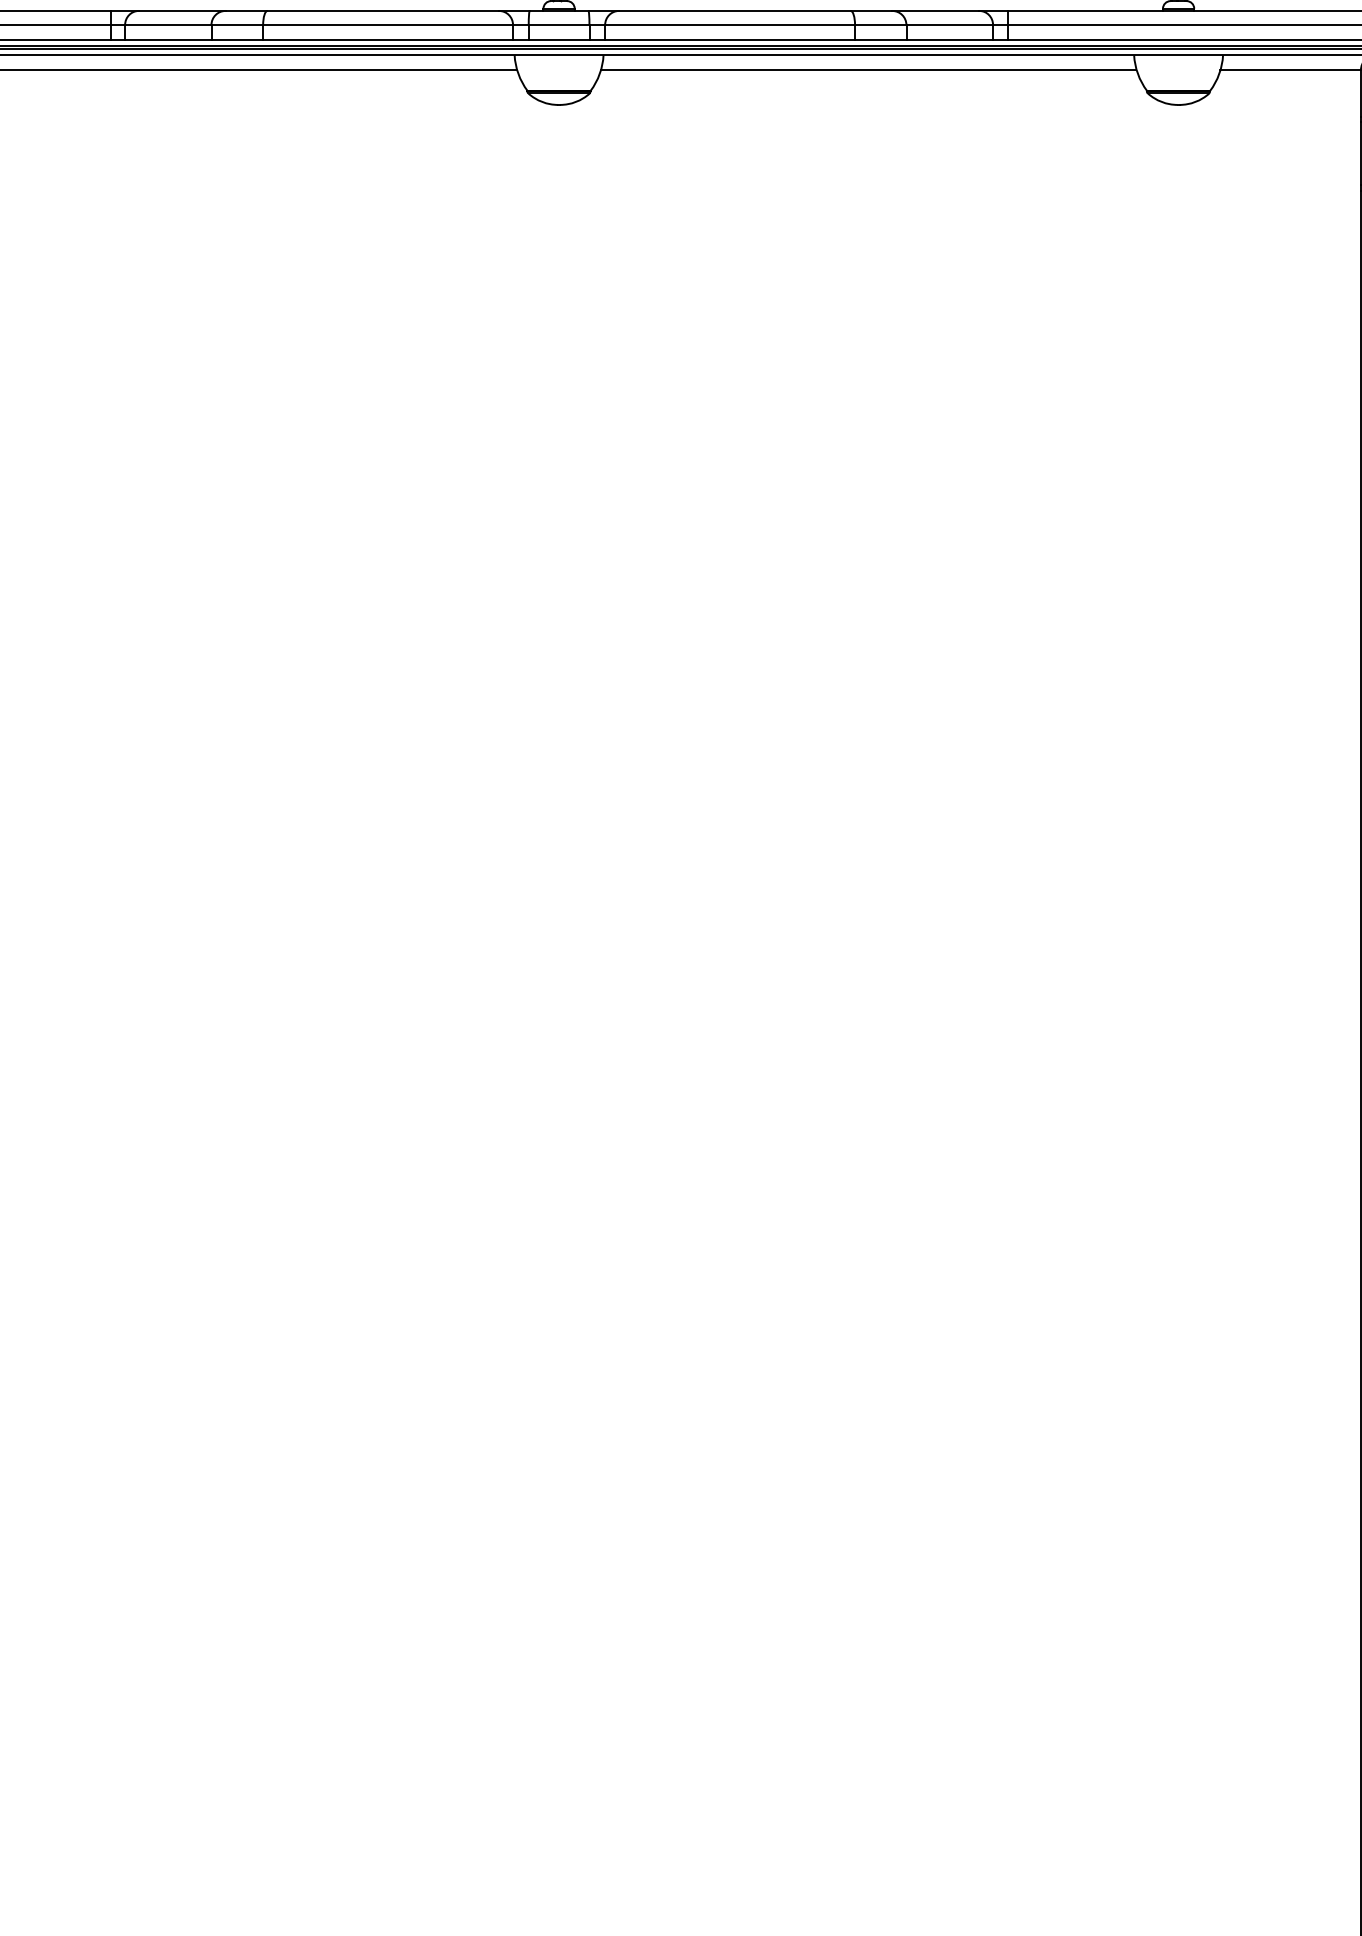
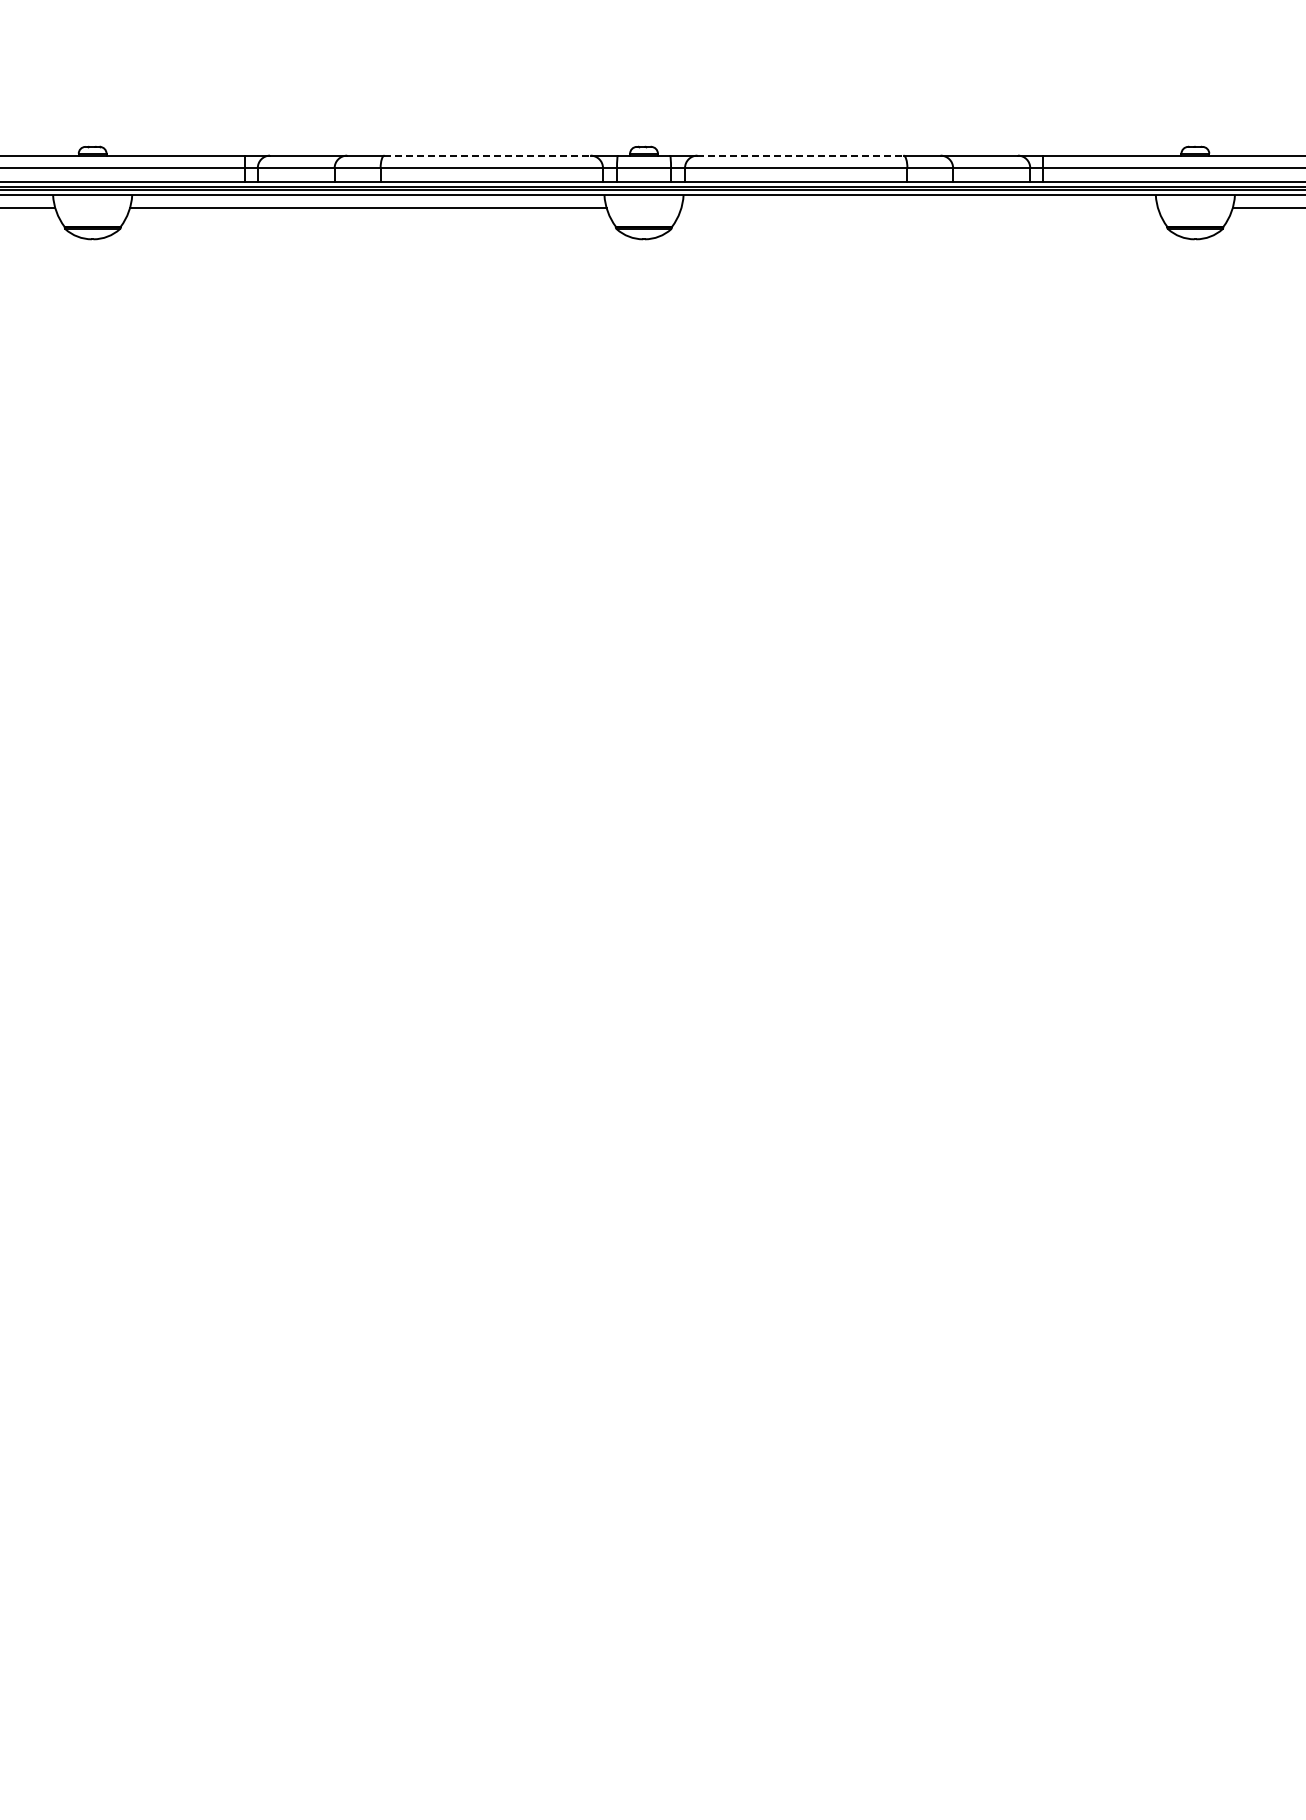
line: (384, 10) -> (488, 155), solid -> dashed
line: (736, 10) -> (801, 155), solid -> dashed
line: (868, 70) -> (919, 208), removed

